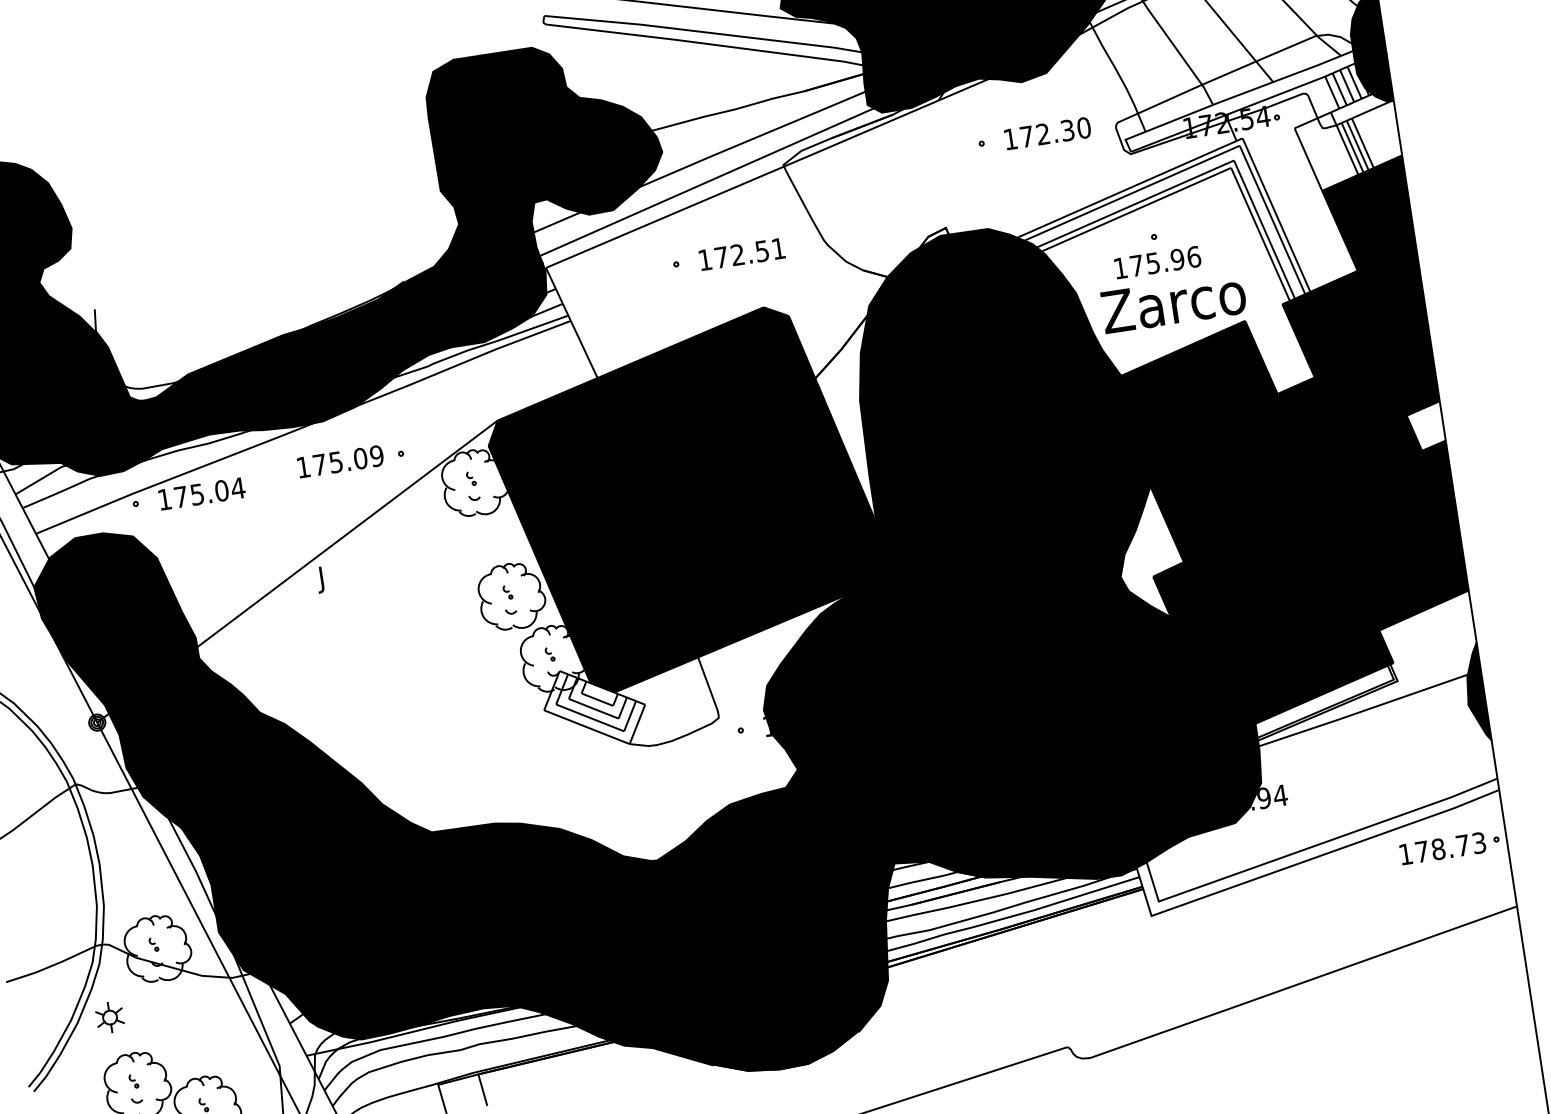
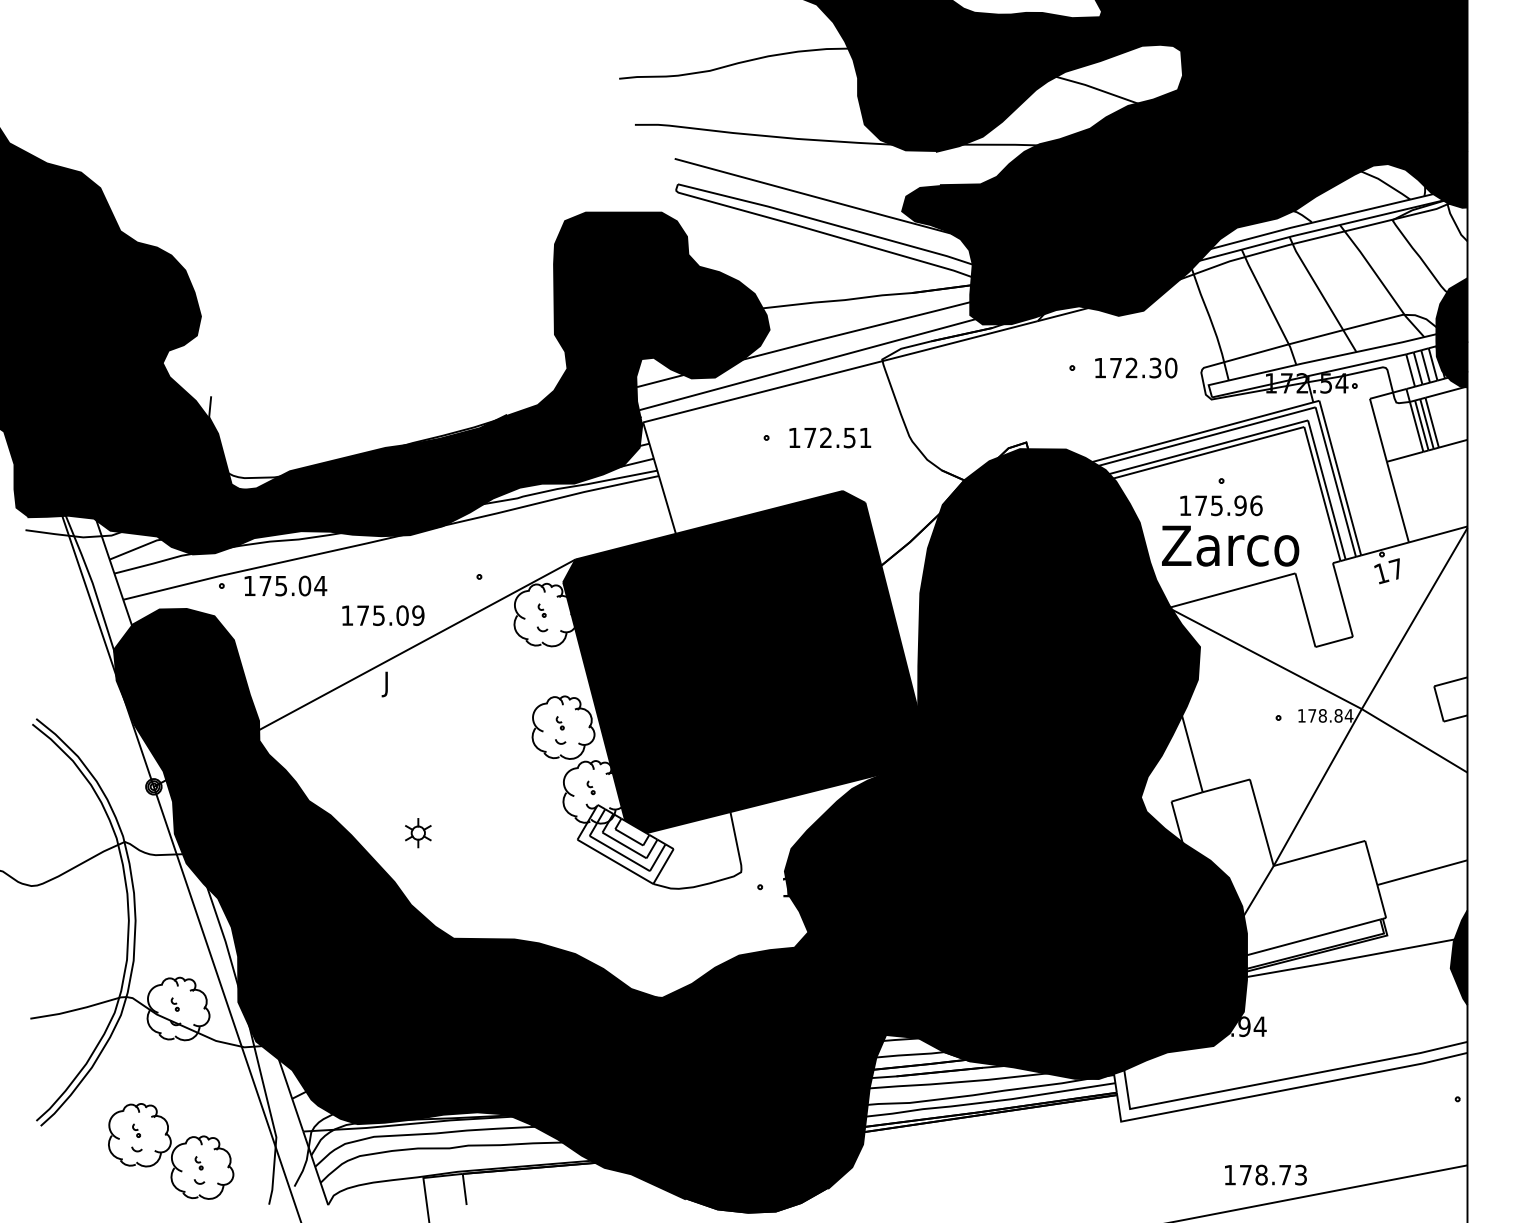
fill: (1281, 451) -> (1310, 701), removed
text: (340, 461) -> (383, 615), moved
text: (1442, 848) -> (1265, 1174), moved
part: (110, 1017) -> (418, 833), moved

